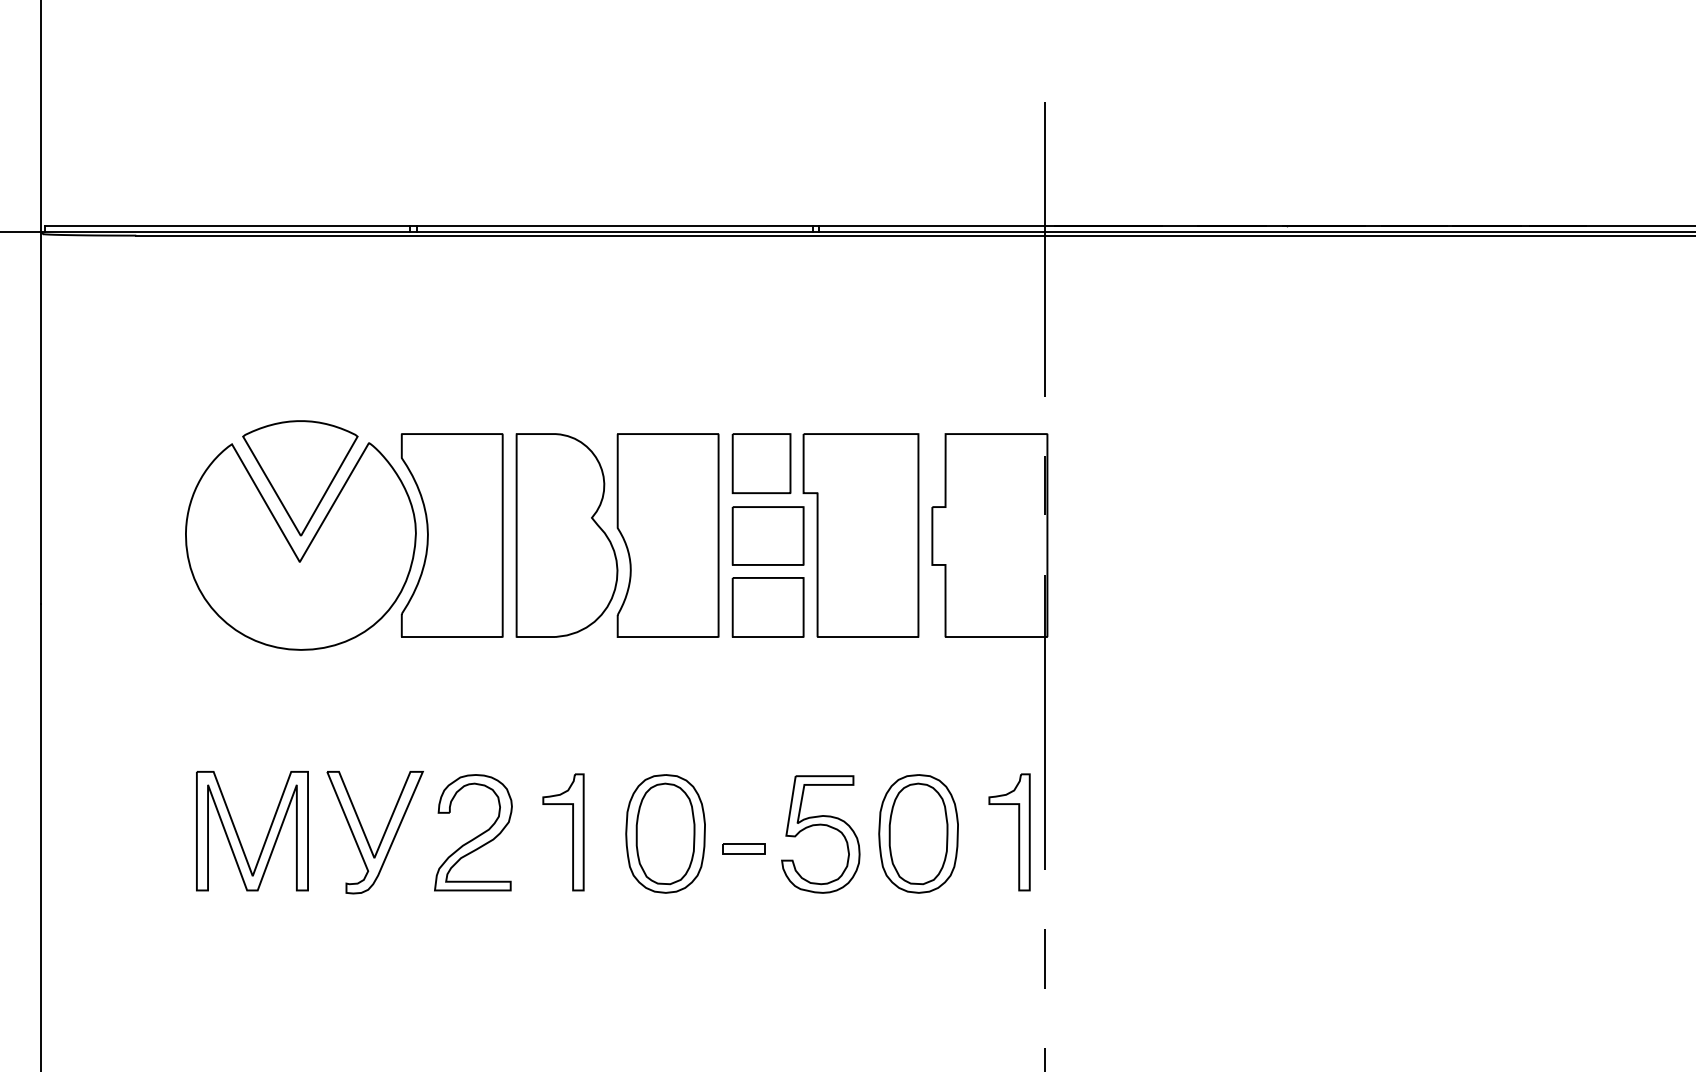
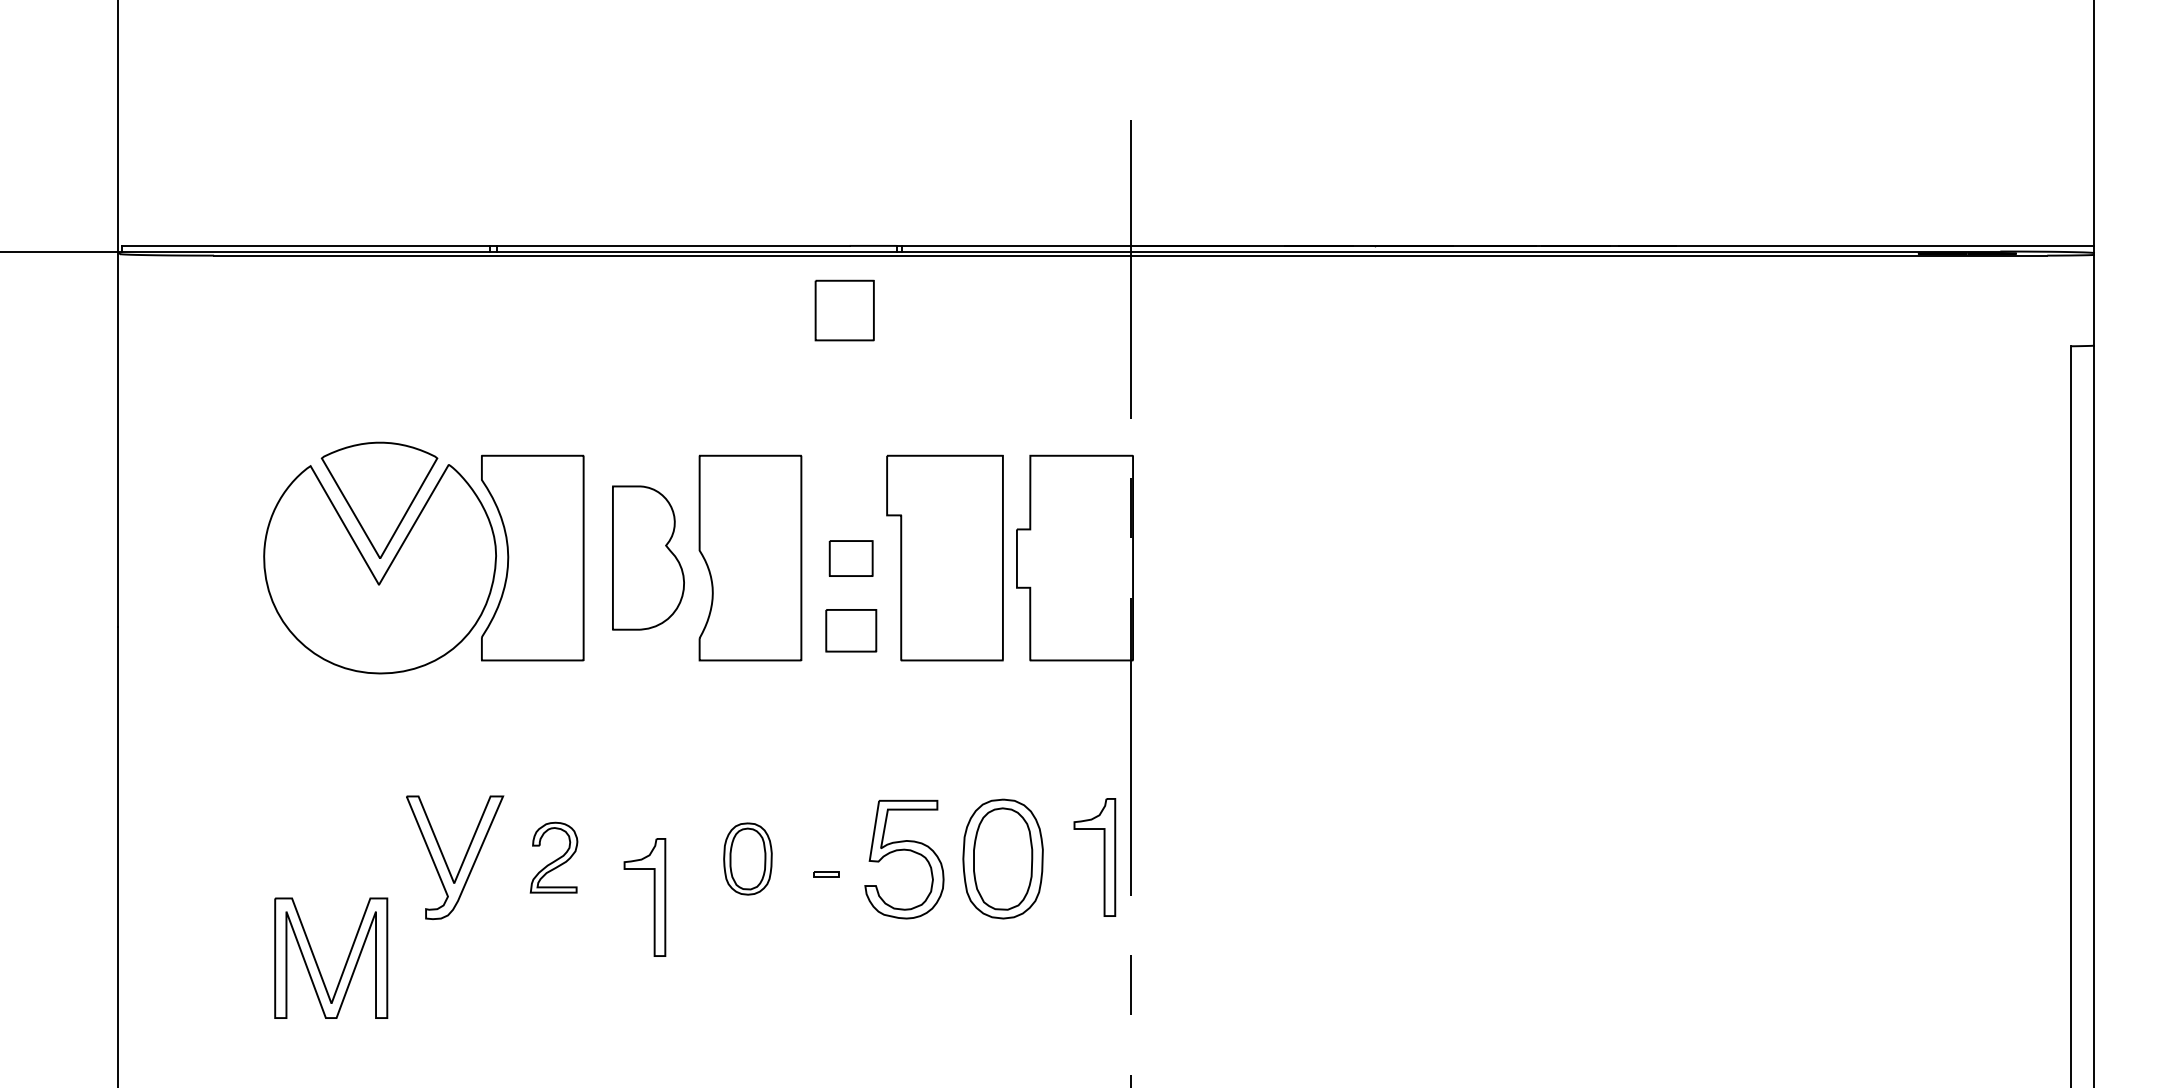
part: (761, 463) -> (844, 310), moved
part: (567, 534) -> (648, 557), size x0.7
part: (767, 535) -> (850, 558), size x0.6
part: (767, 607) -> (850, 630), size x0.7
part: (472, 832) -> (553, 857), size x0.6
part: (571, 832) -> (653, 897), moved
part: (665, 833) -> (747, 858), size x0.6
part: (238, 835) -> (317, 962), moved
part: (743, 849) -> (826, 874), size x0.6

